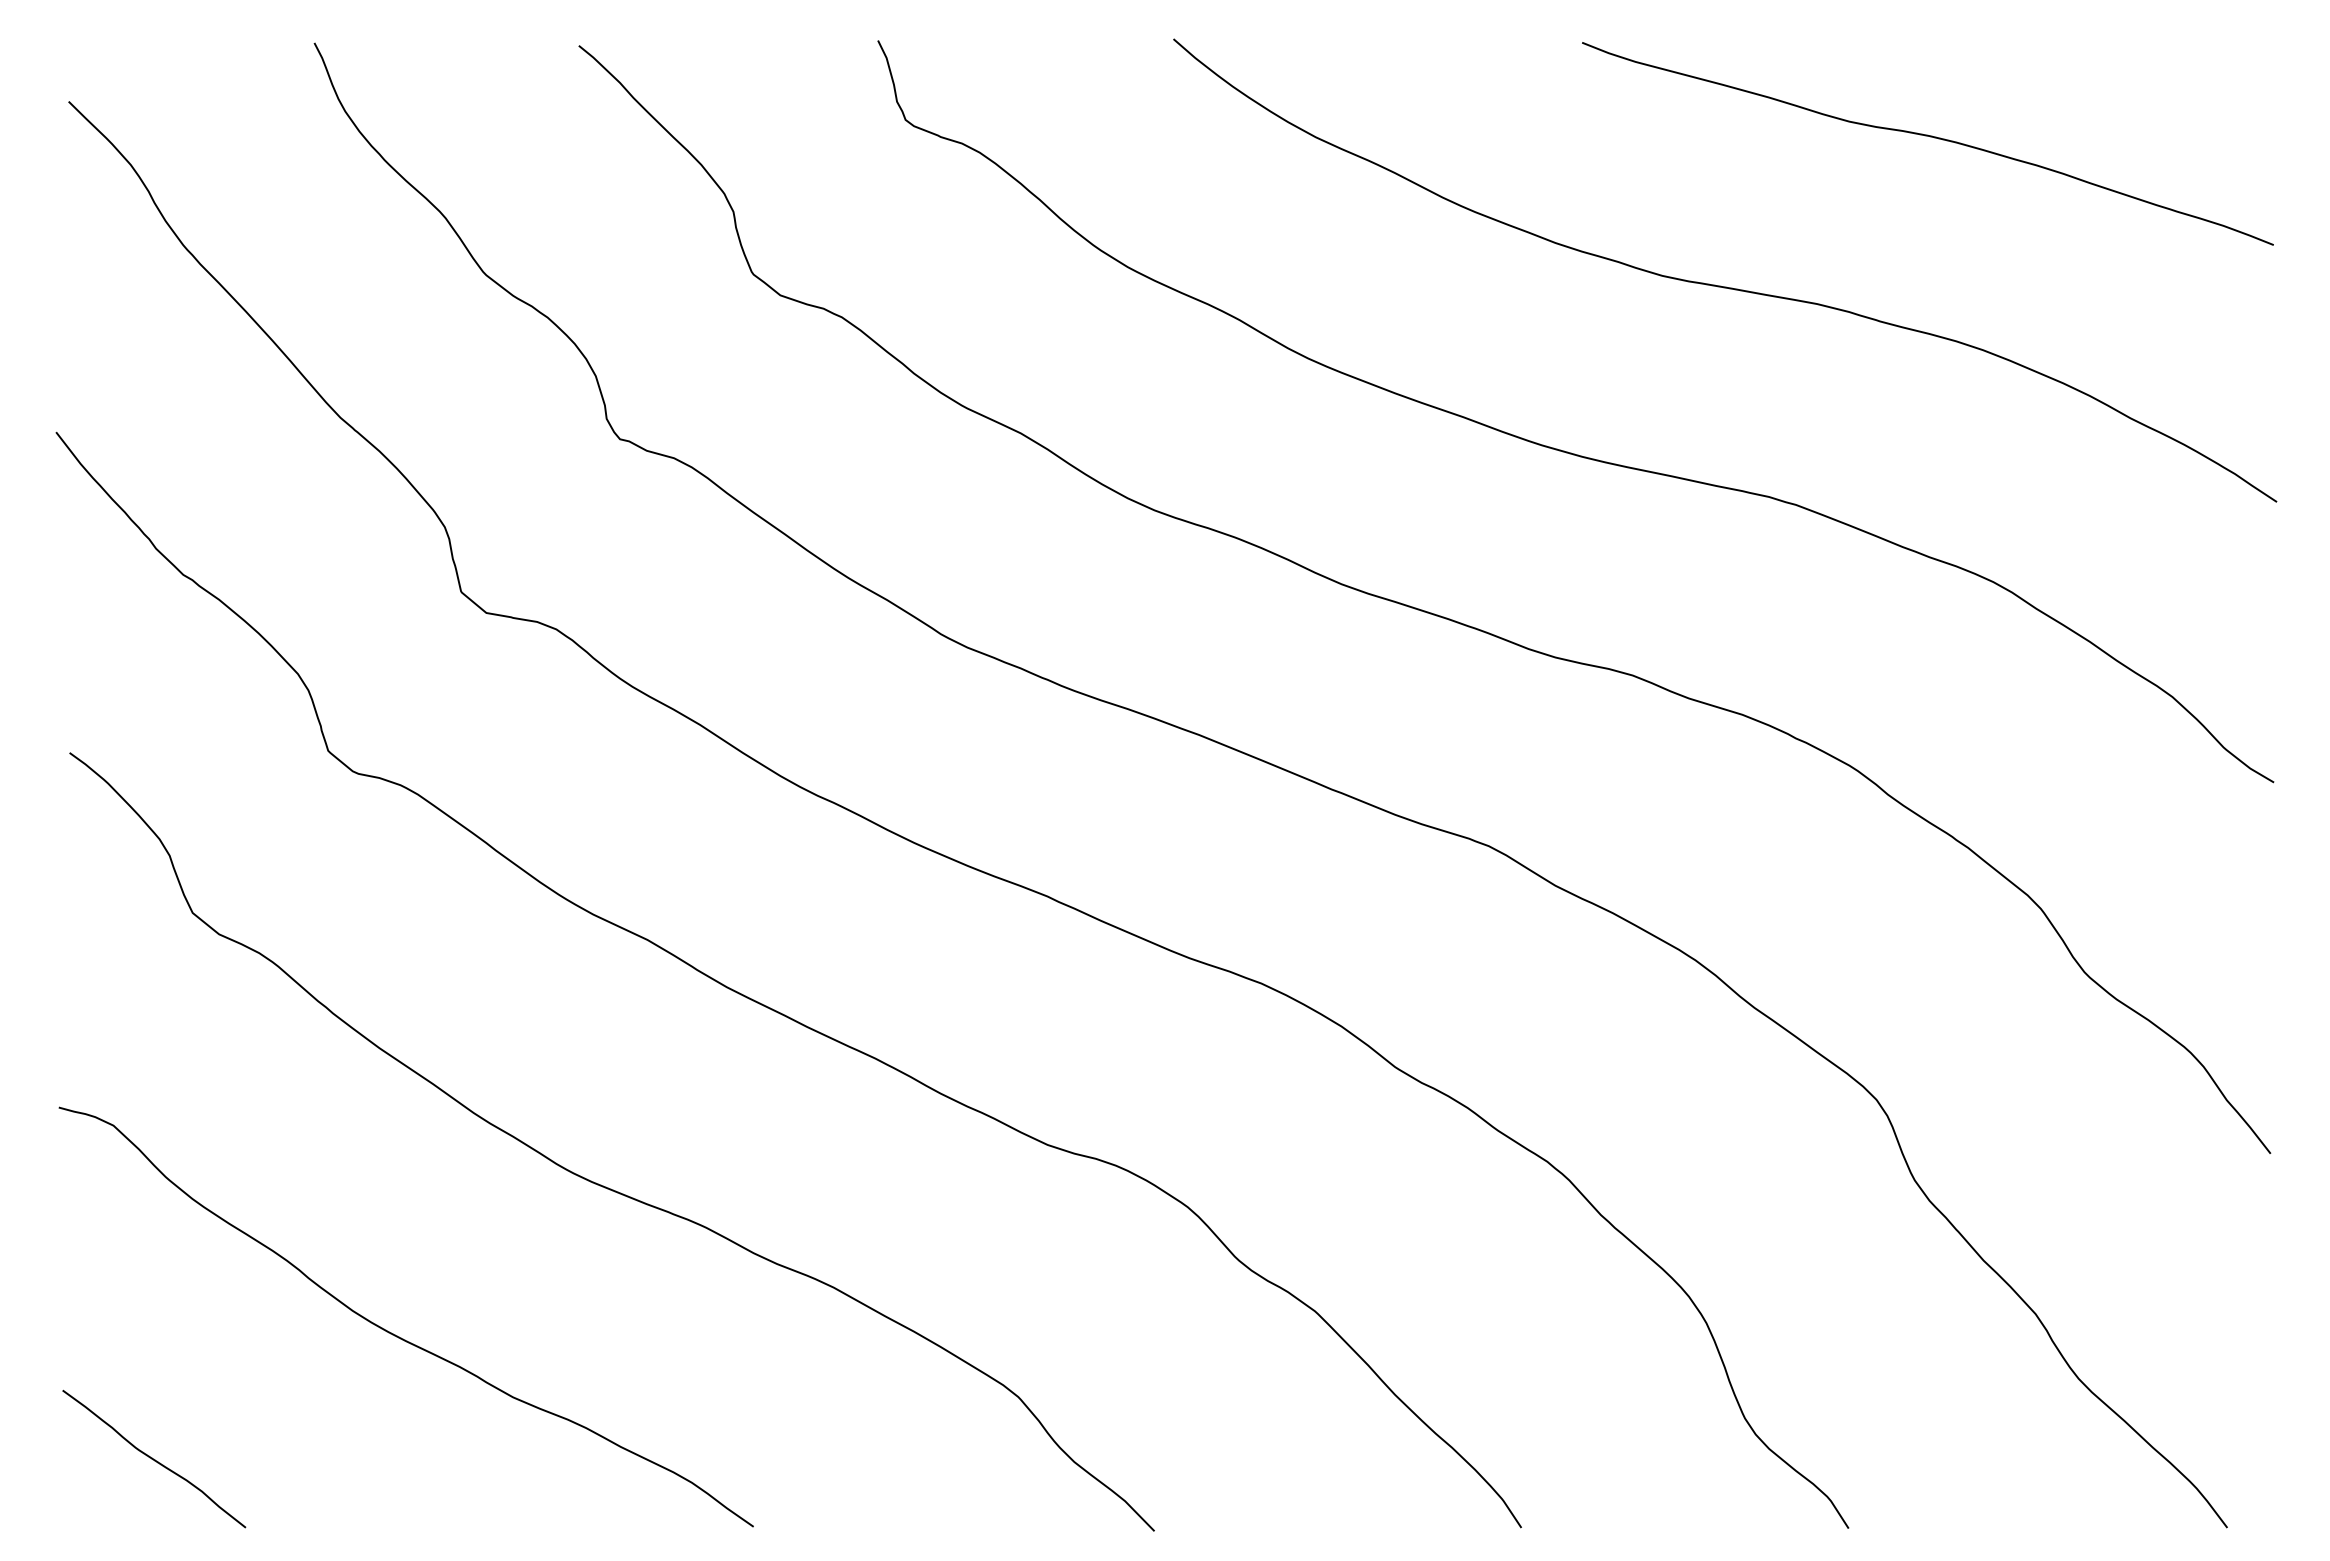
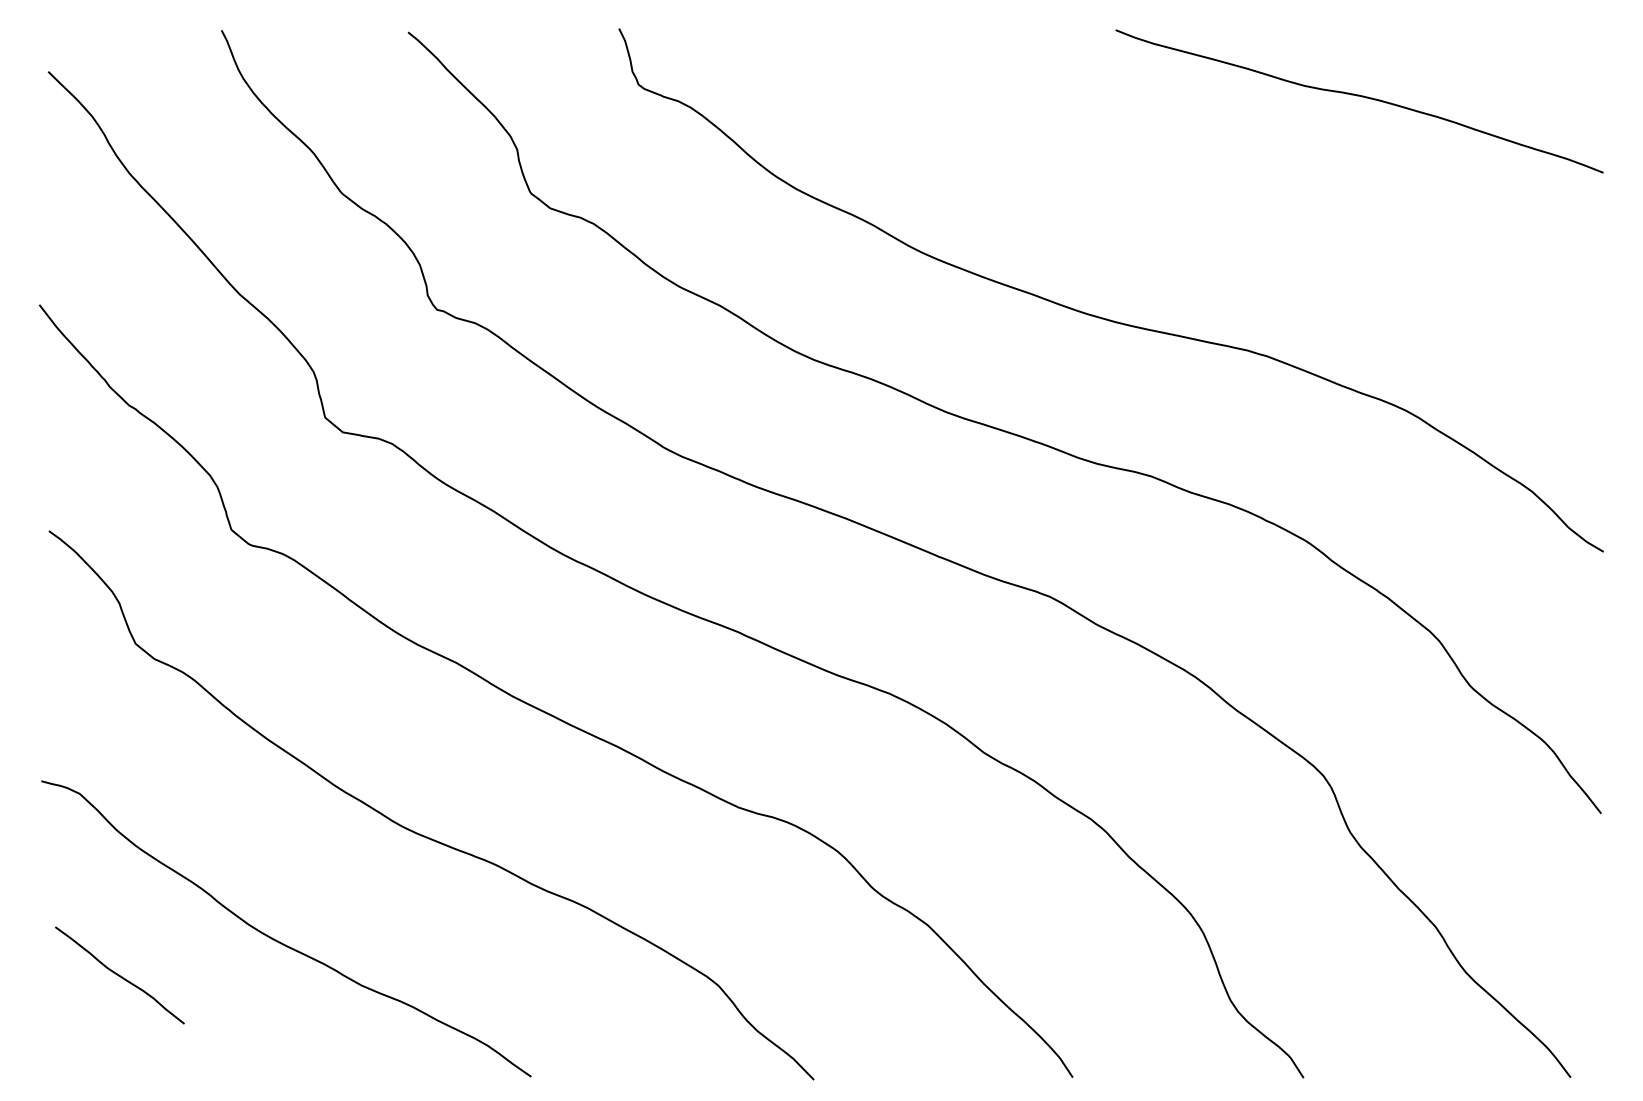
curve: (1720, 285) -> (1213, 201), removed
curve: (153, 1458) -> (119, 975), moved

